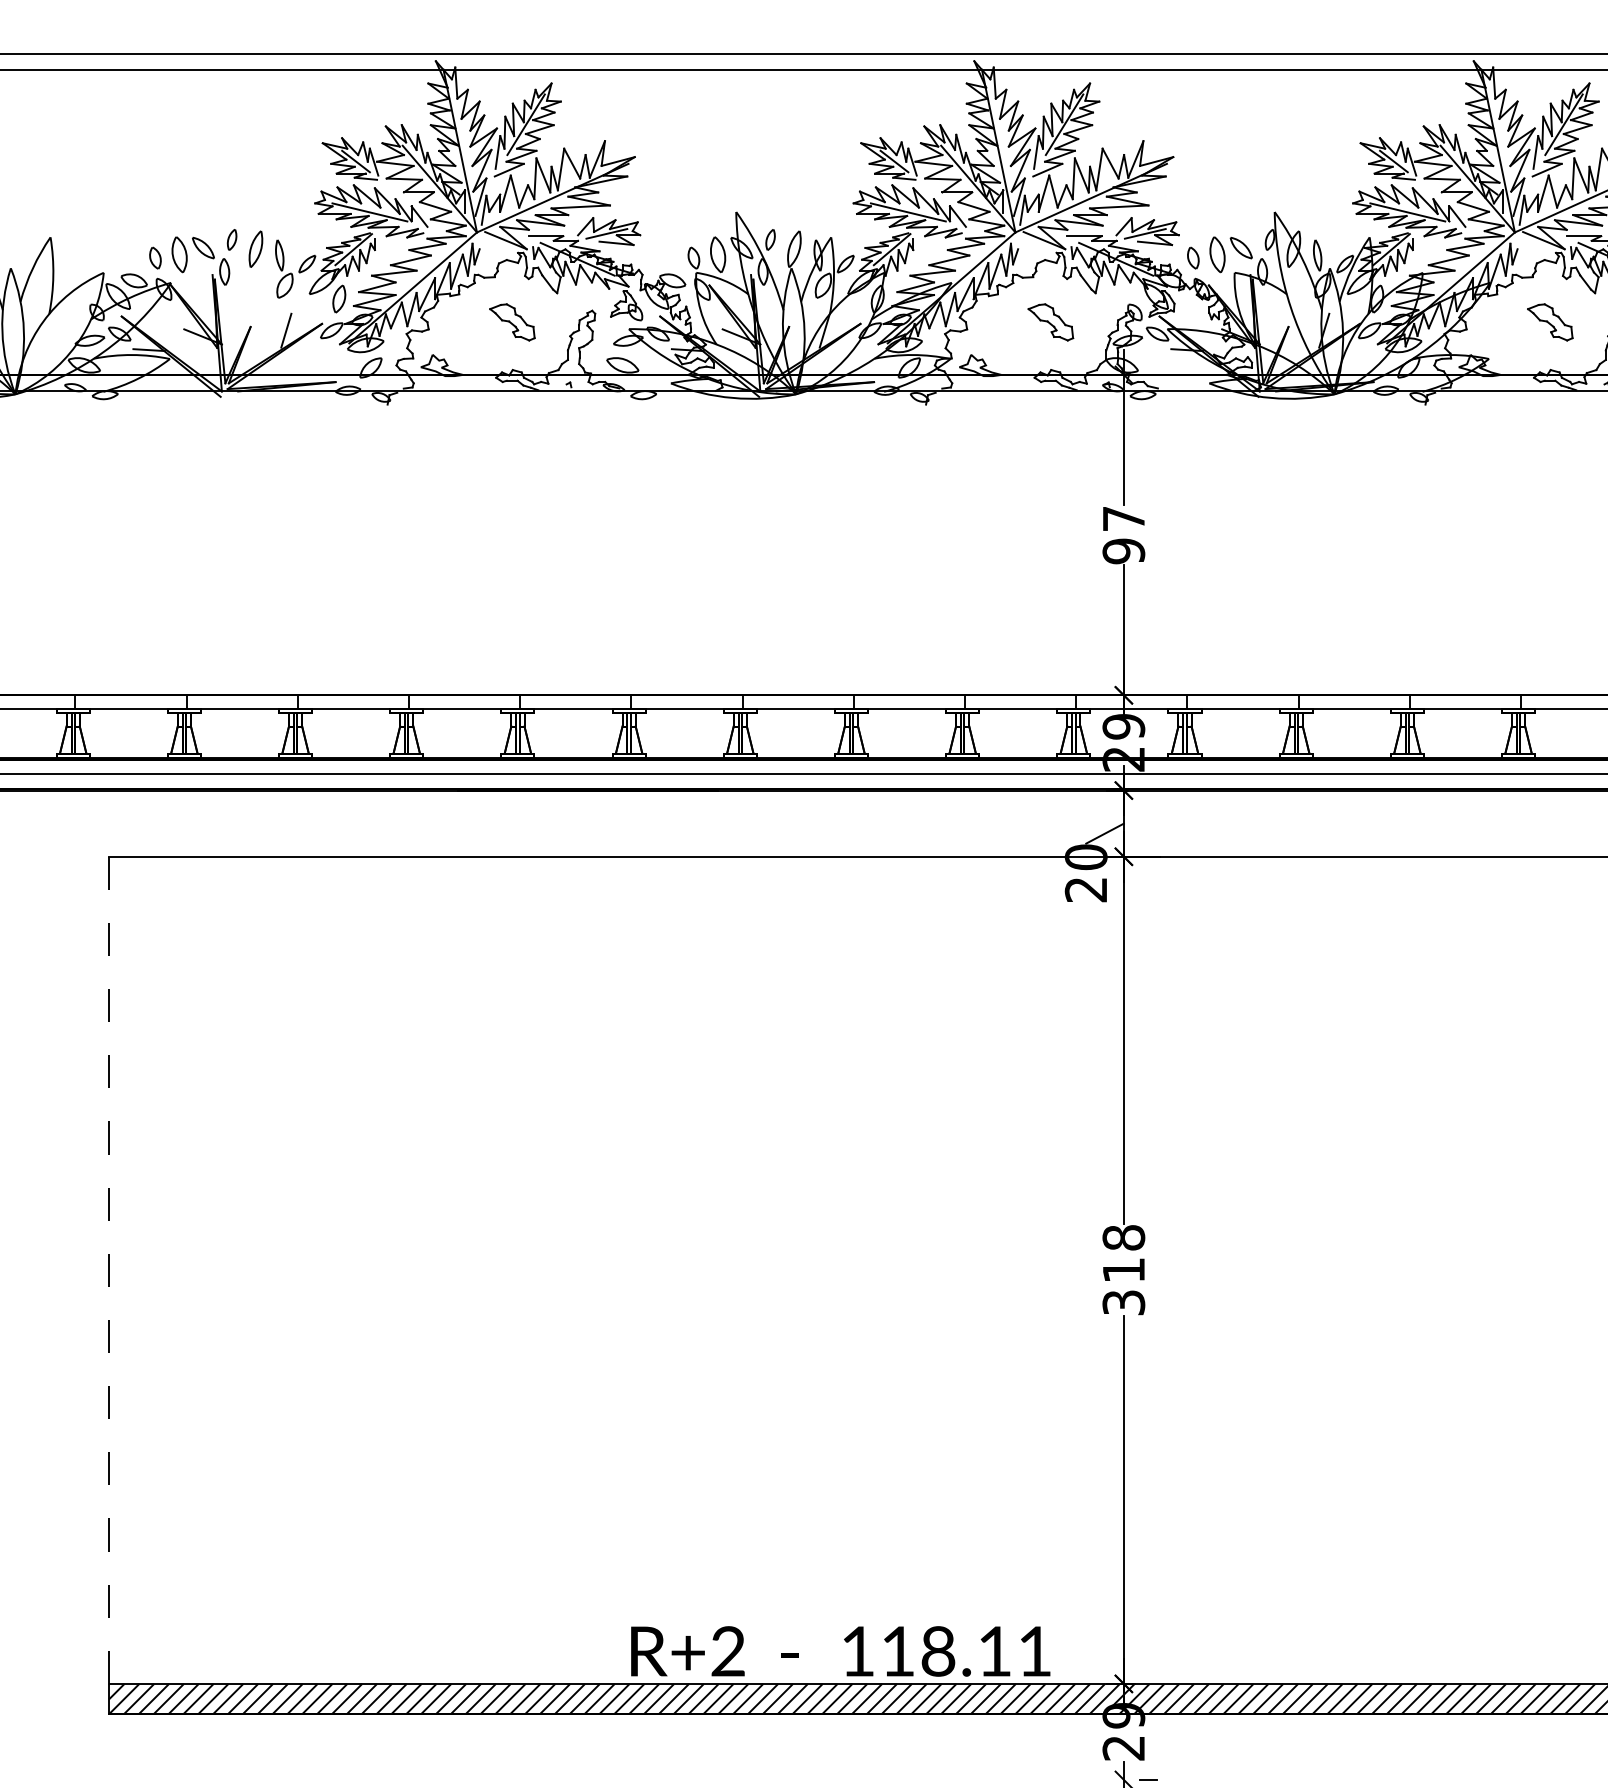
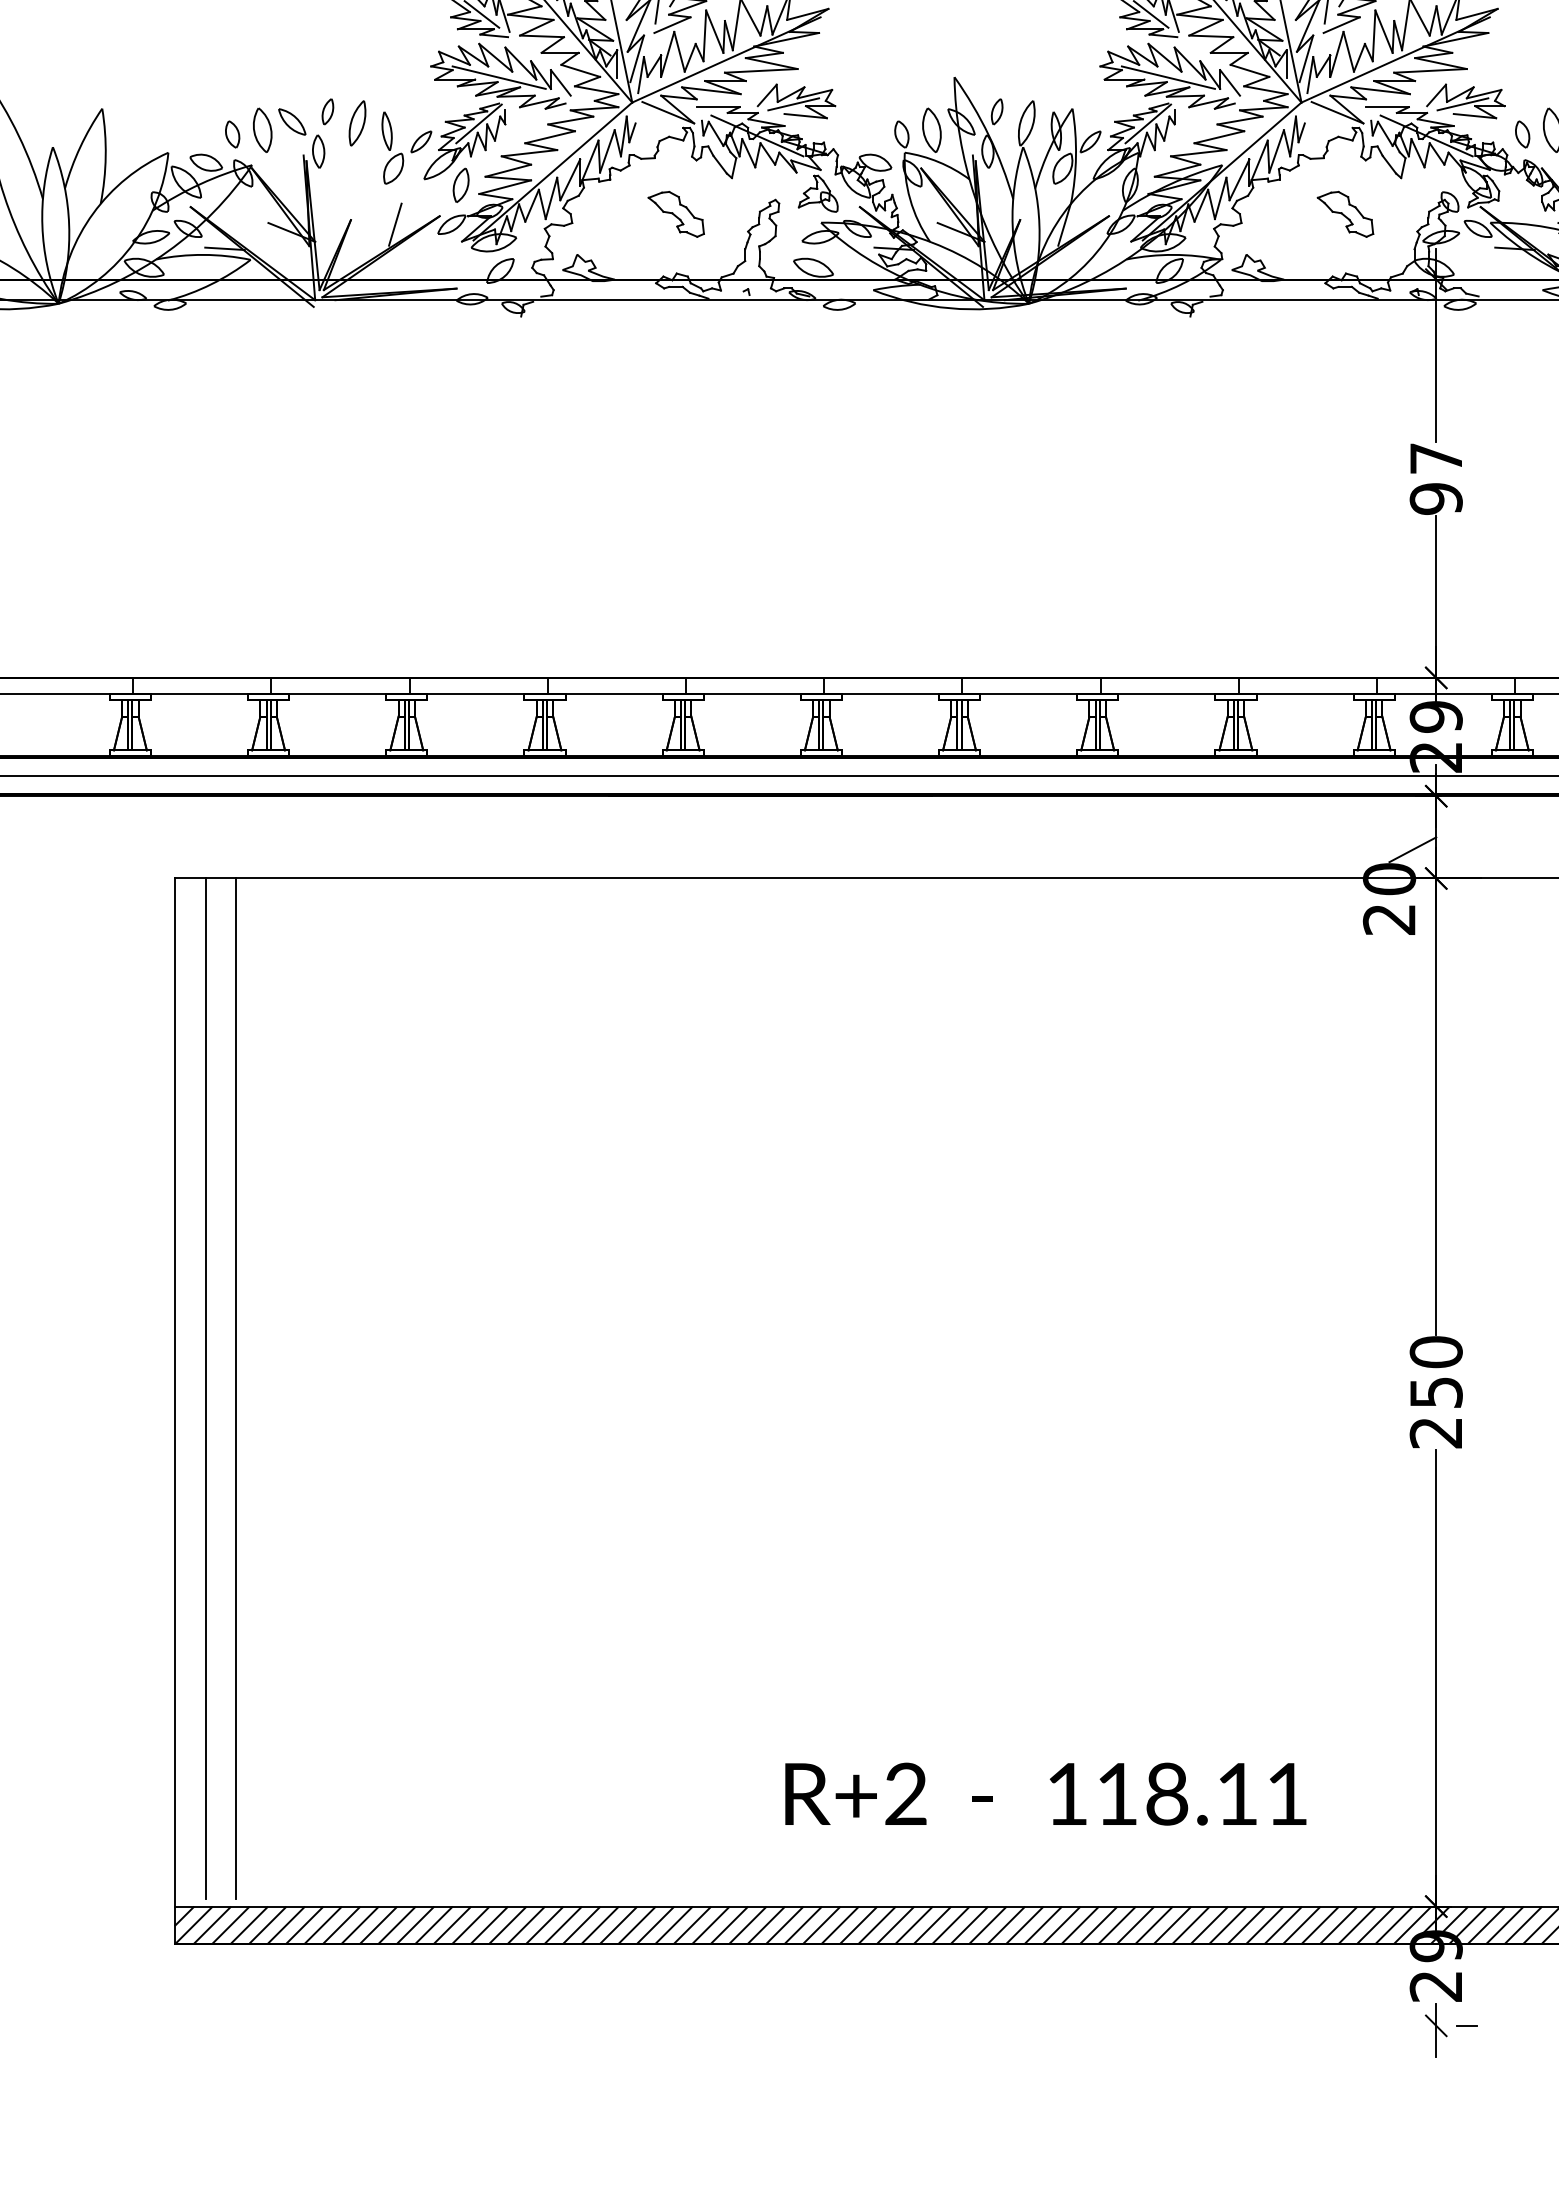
line: (133, 1266) -> (205, 1387), added
line: (158, 1266) -> (236, 1387), added
line: (108, 1270) -> (174, 1392), dashed -> solid
text: (1123, 1270) -> (1435, 1392), 318 -> 250
text: (840, 1651) -> (1045, 1794), moved

